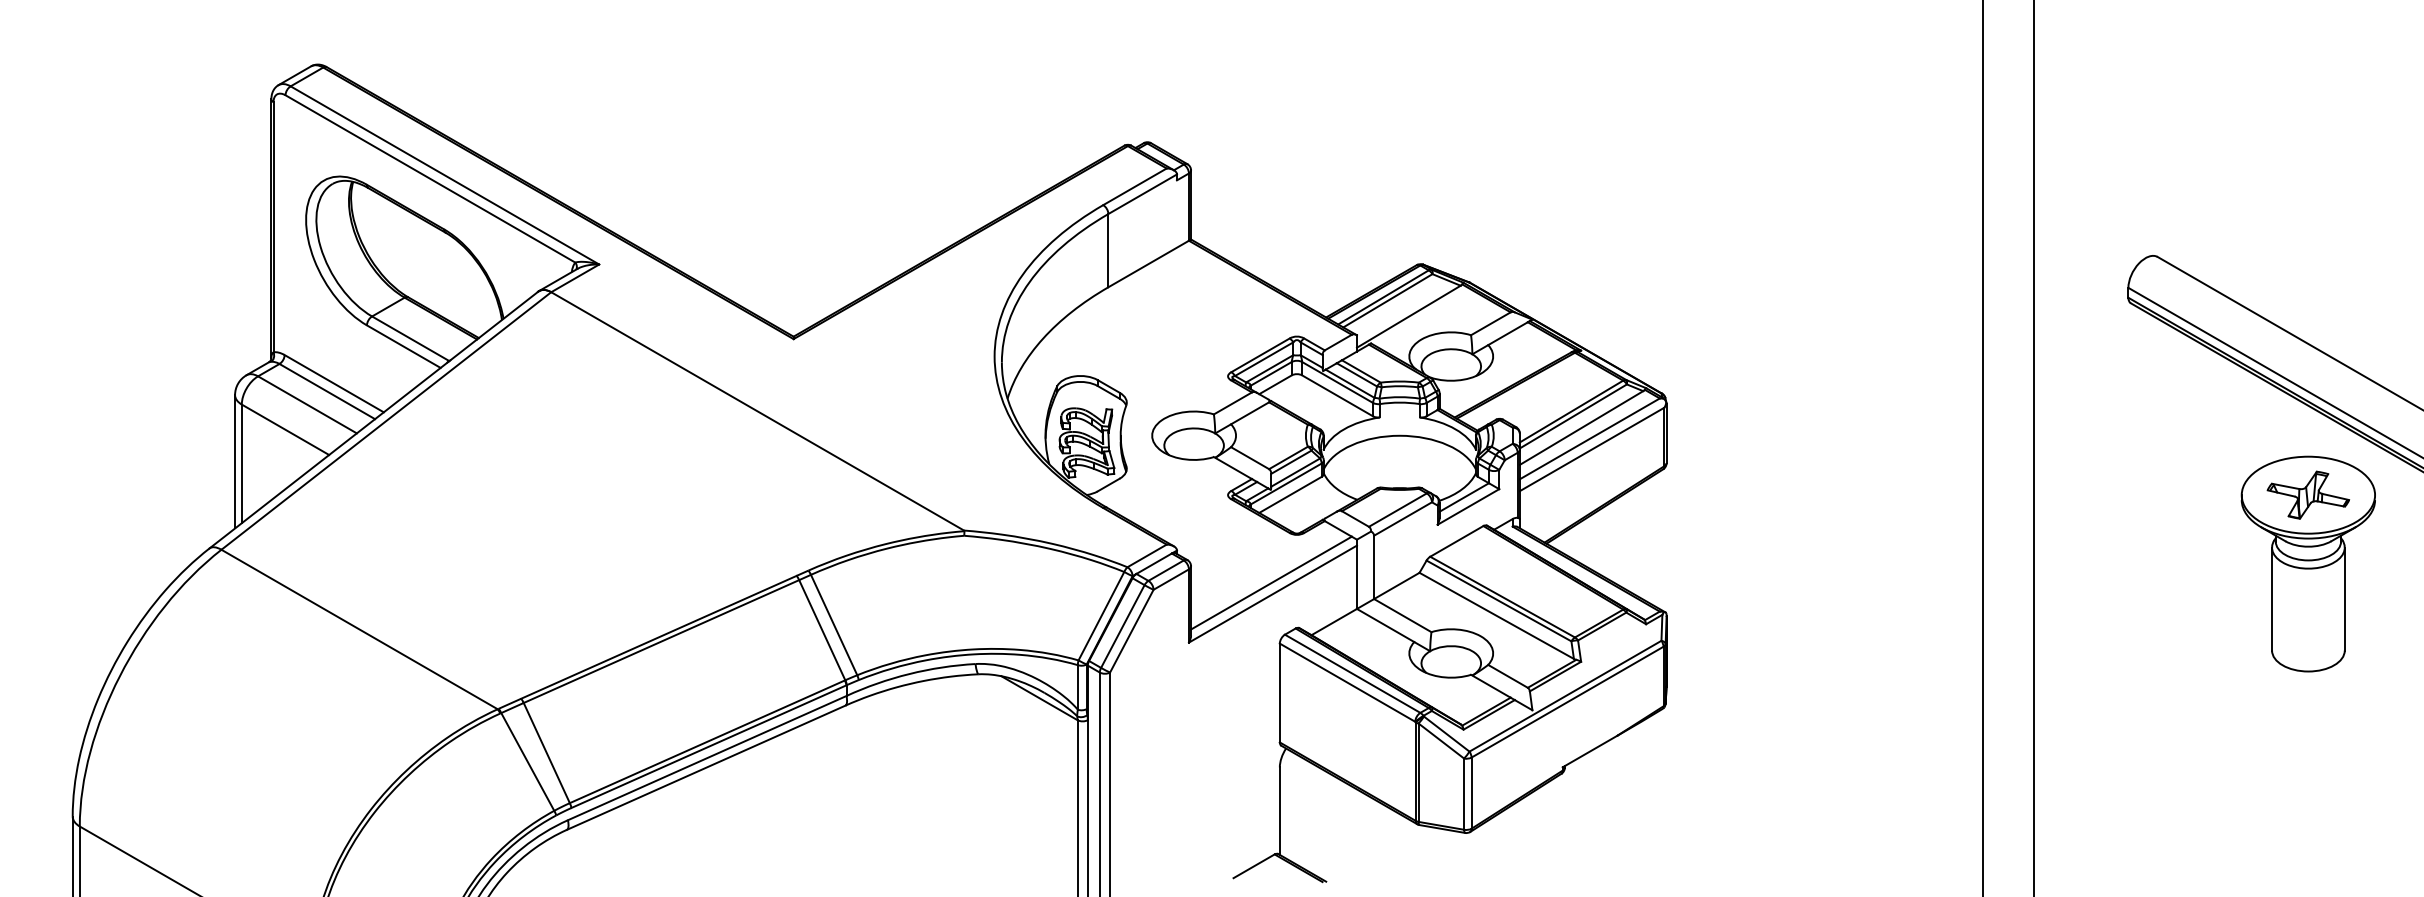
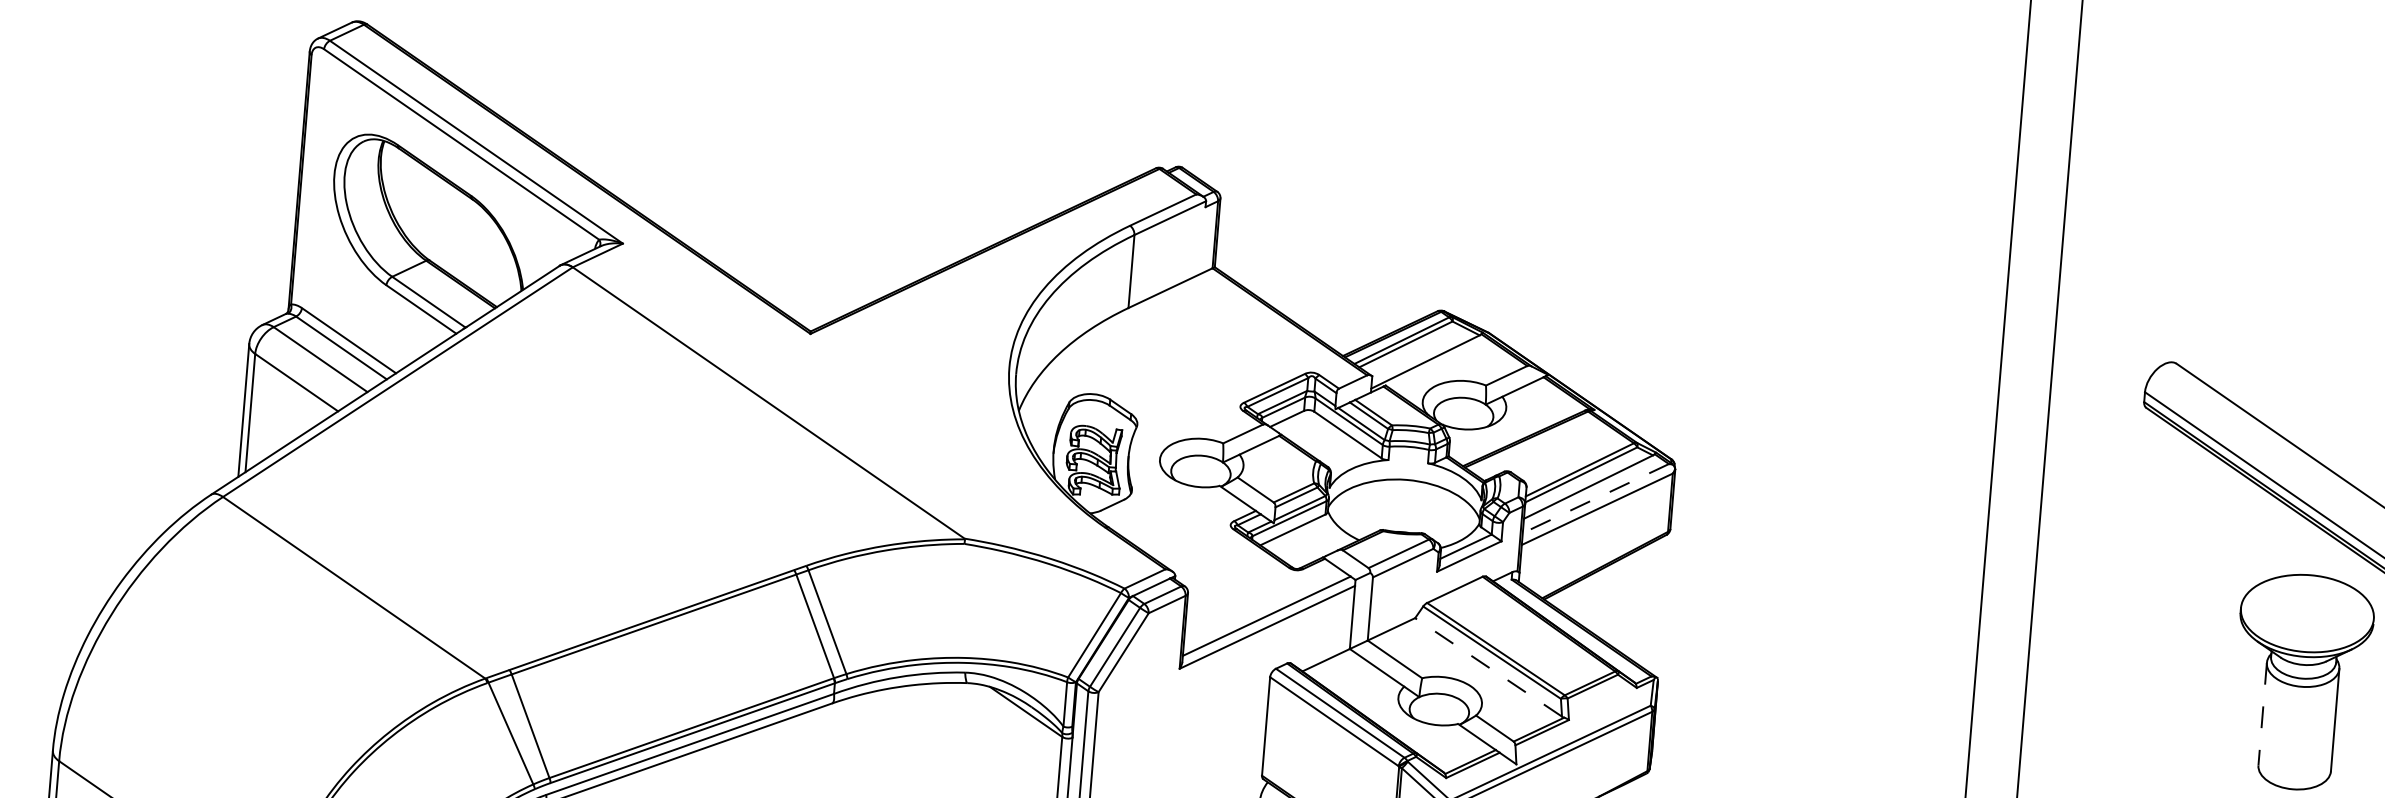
line: (1589, 438) -> (1595, 498), solid -> dashed
part: (2308, 494) -> (2307, 612), removed
line: (2272, 599) -> (2263, 714), solid -> dashed
line: (1496, 615) -> (1488, 666), solid -> dashed

